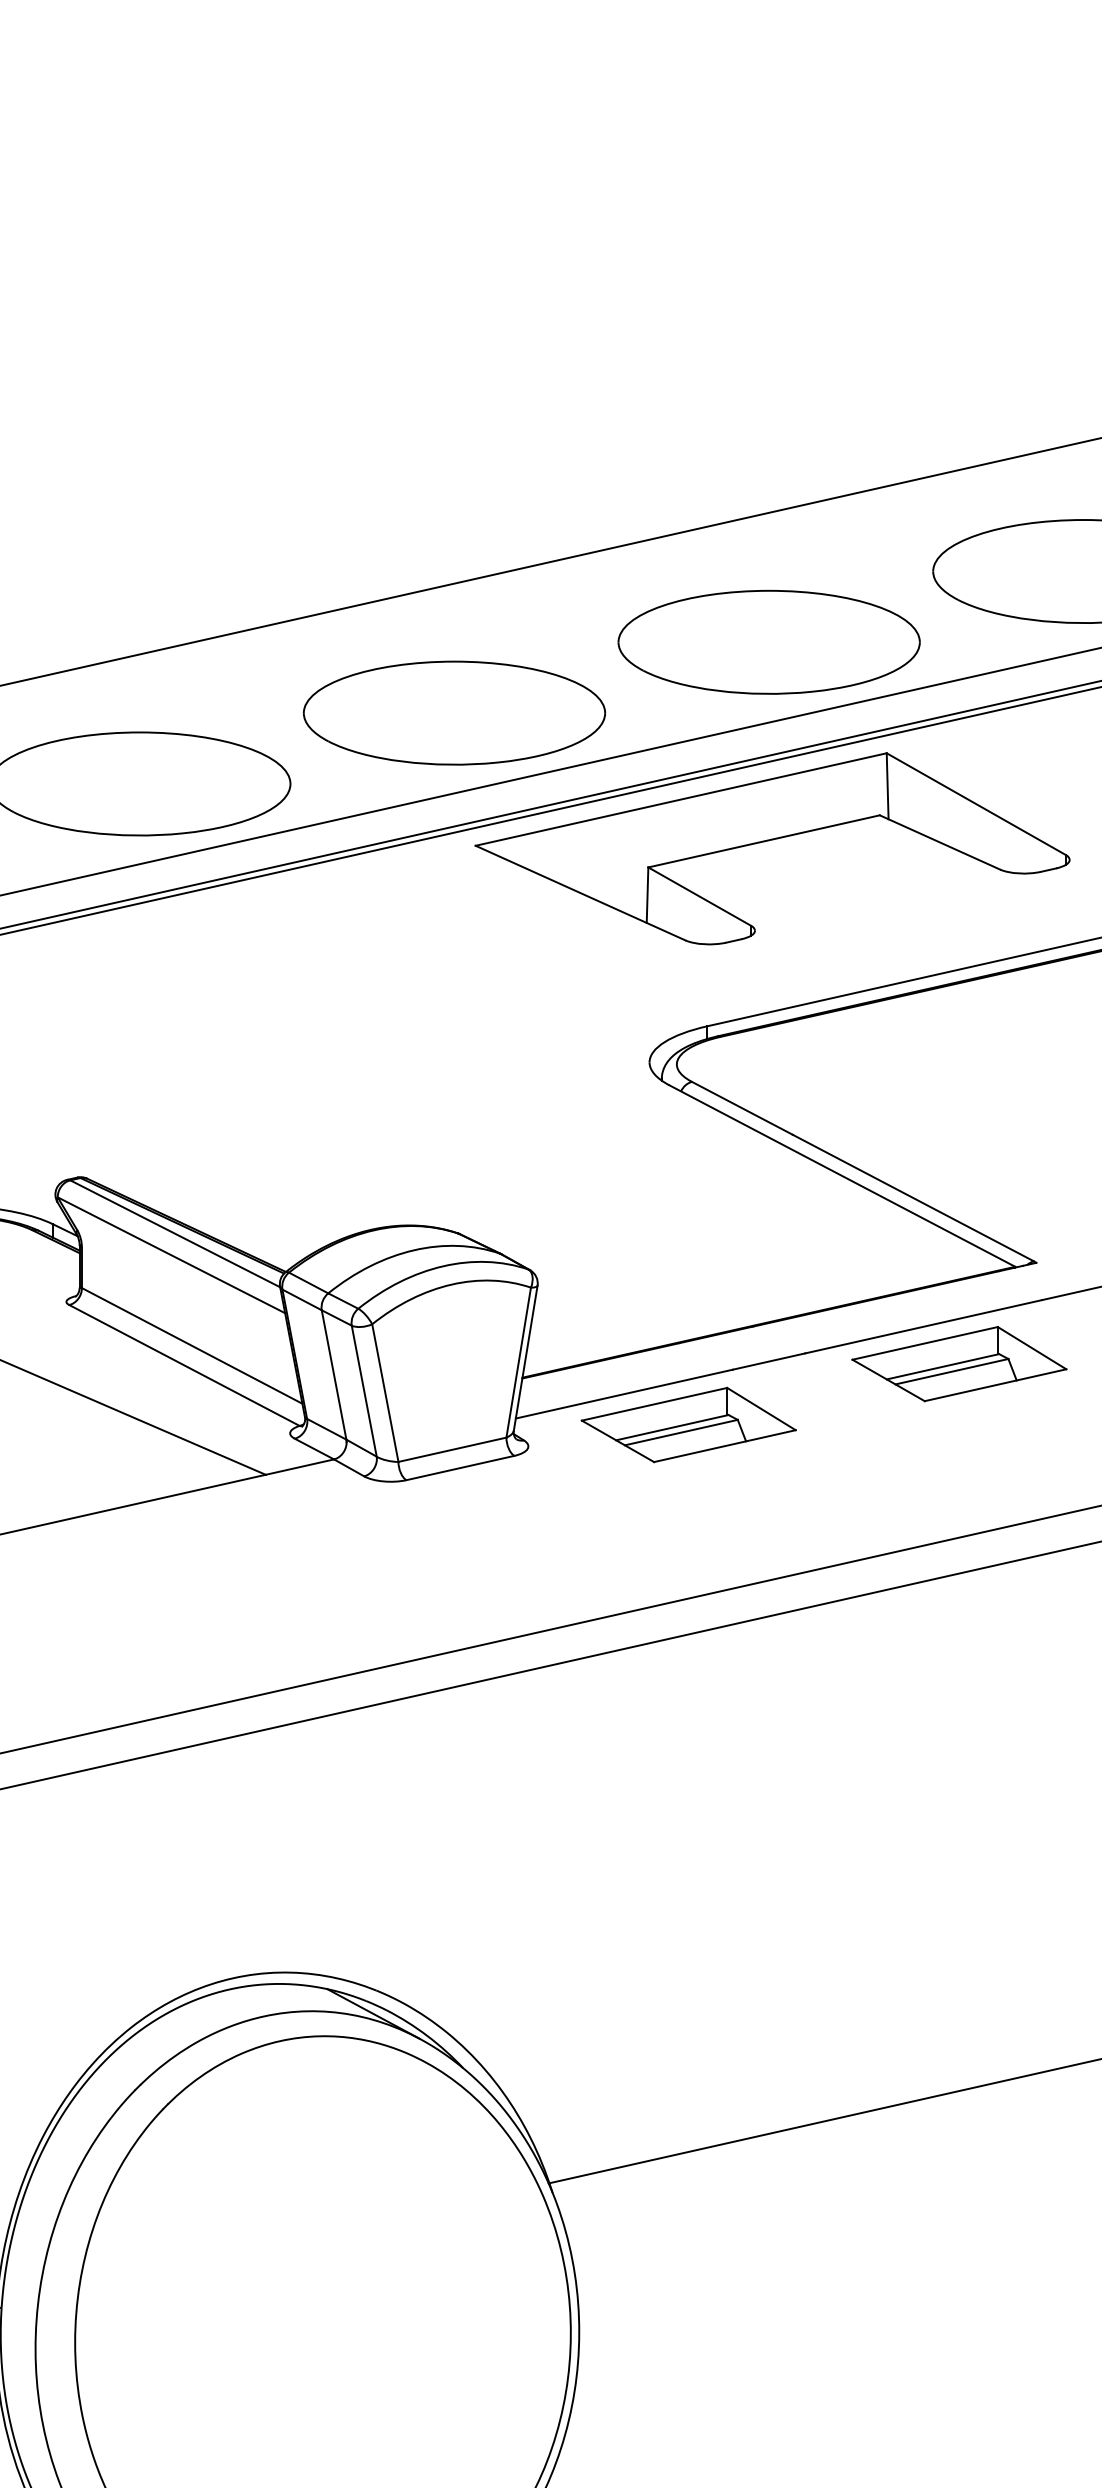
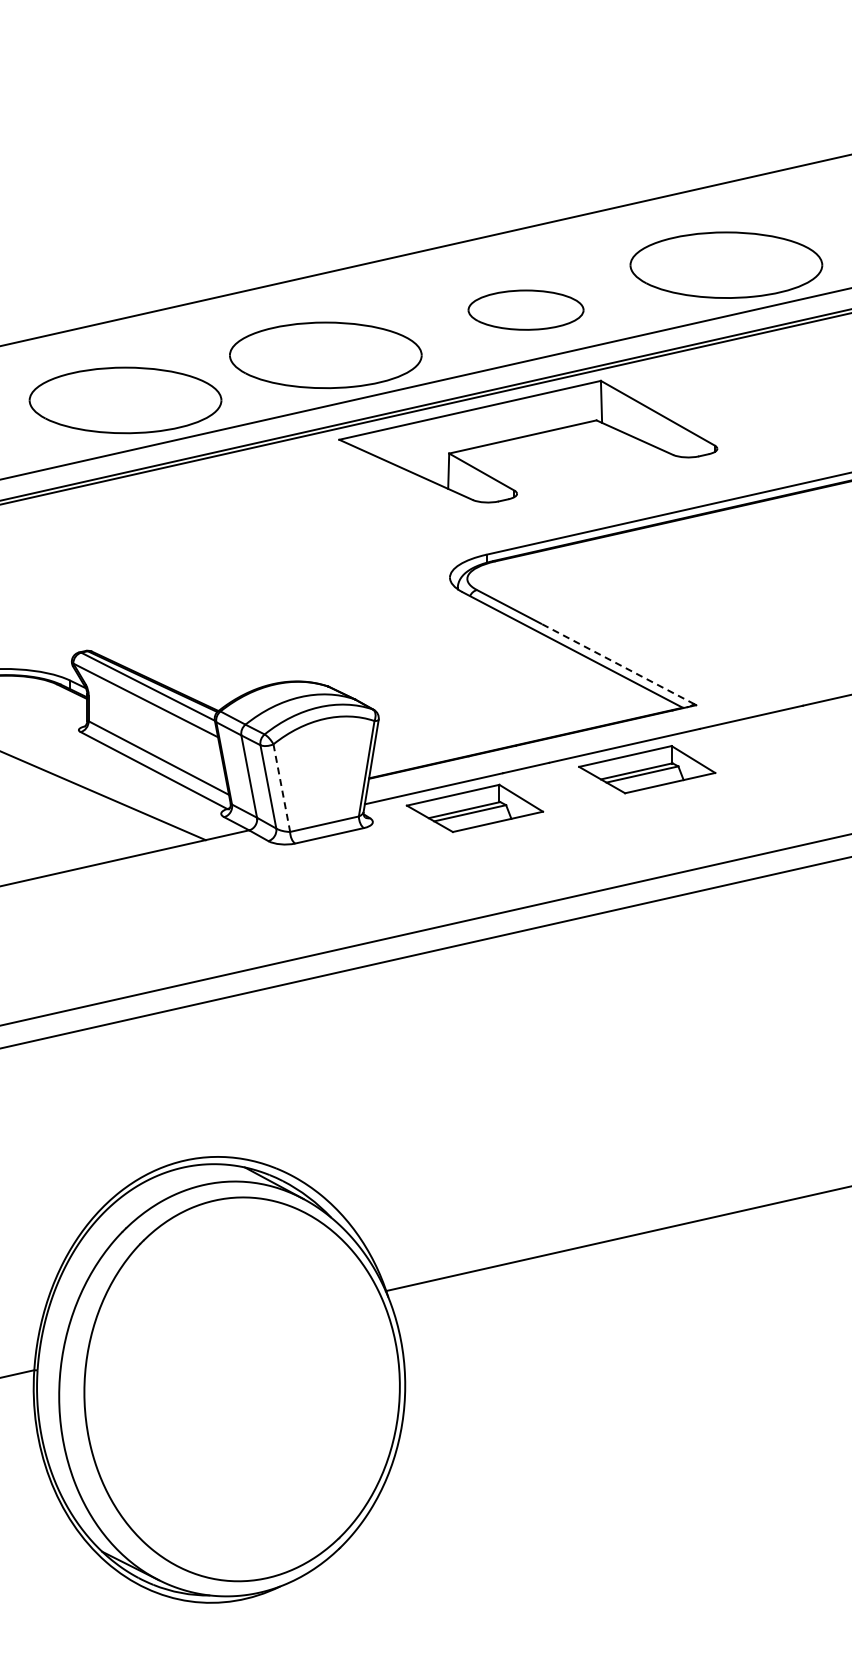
part: (768, 641) -> (525, 309), size x0.6
line: (912, 1198) -> (617, 664), solid -> dashed
line: (384, 1393) -> (281, 788), solid -> dashed

